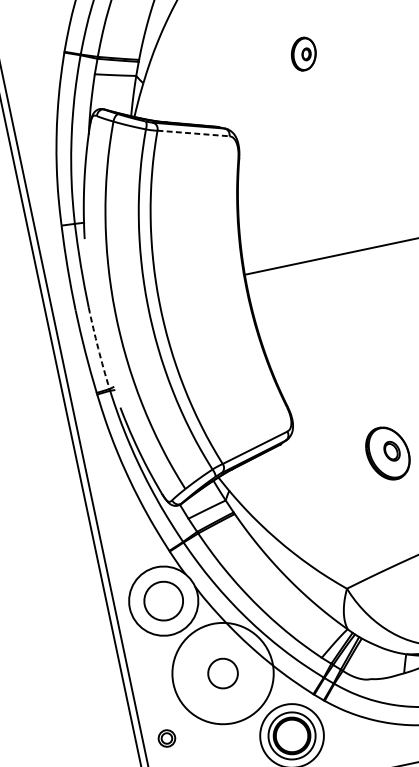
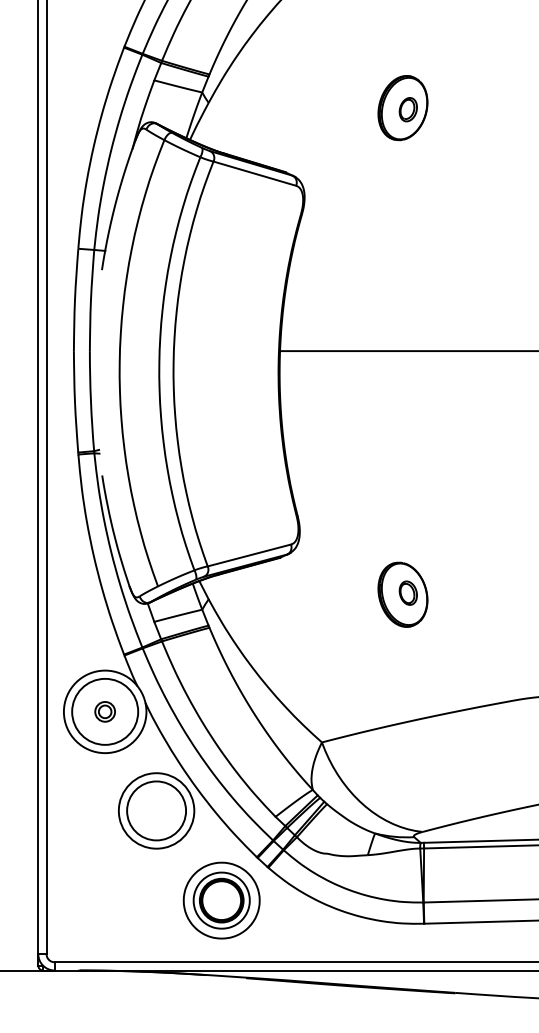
part: (303, 54) -> (402, 108), size x1.67
line: (193, 133) -> (255, 173), dashed -> solid
arc: (97, 348) -> (90, 401), dashed -> solid
circle: (163, 600) -> (105, 711), size x1.43
circle: (222, 673) -> (156, 810), size x0.62
circle: (222, 673) -> (156, 810), size x1.67
part: (166, 738) -> (104, 711), moved

